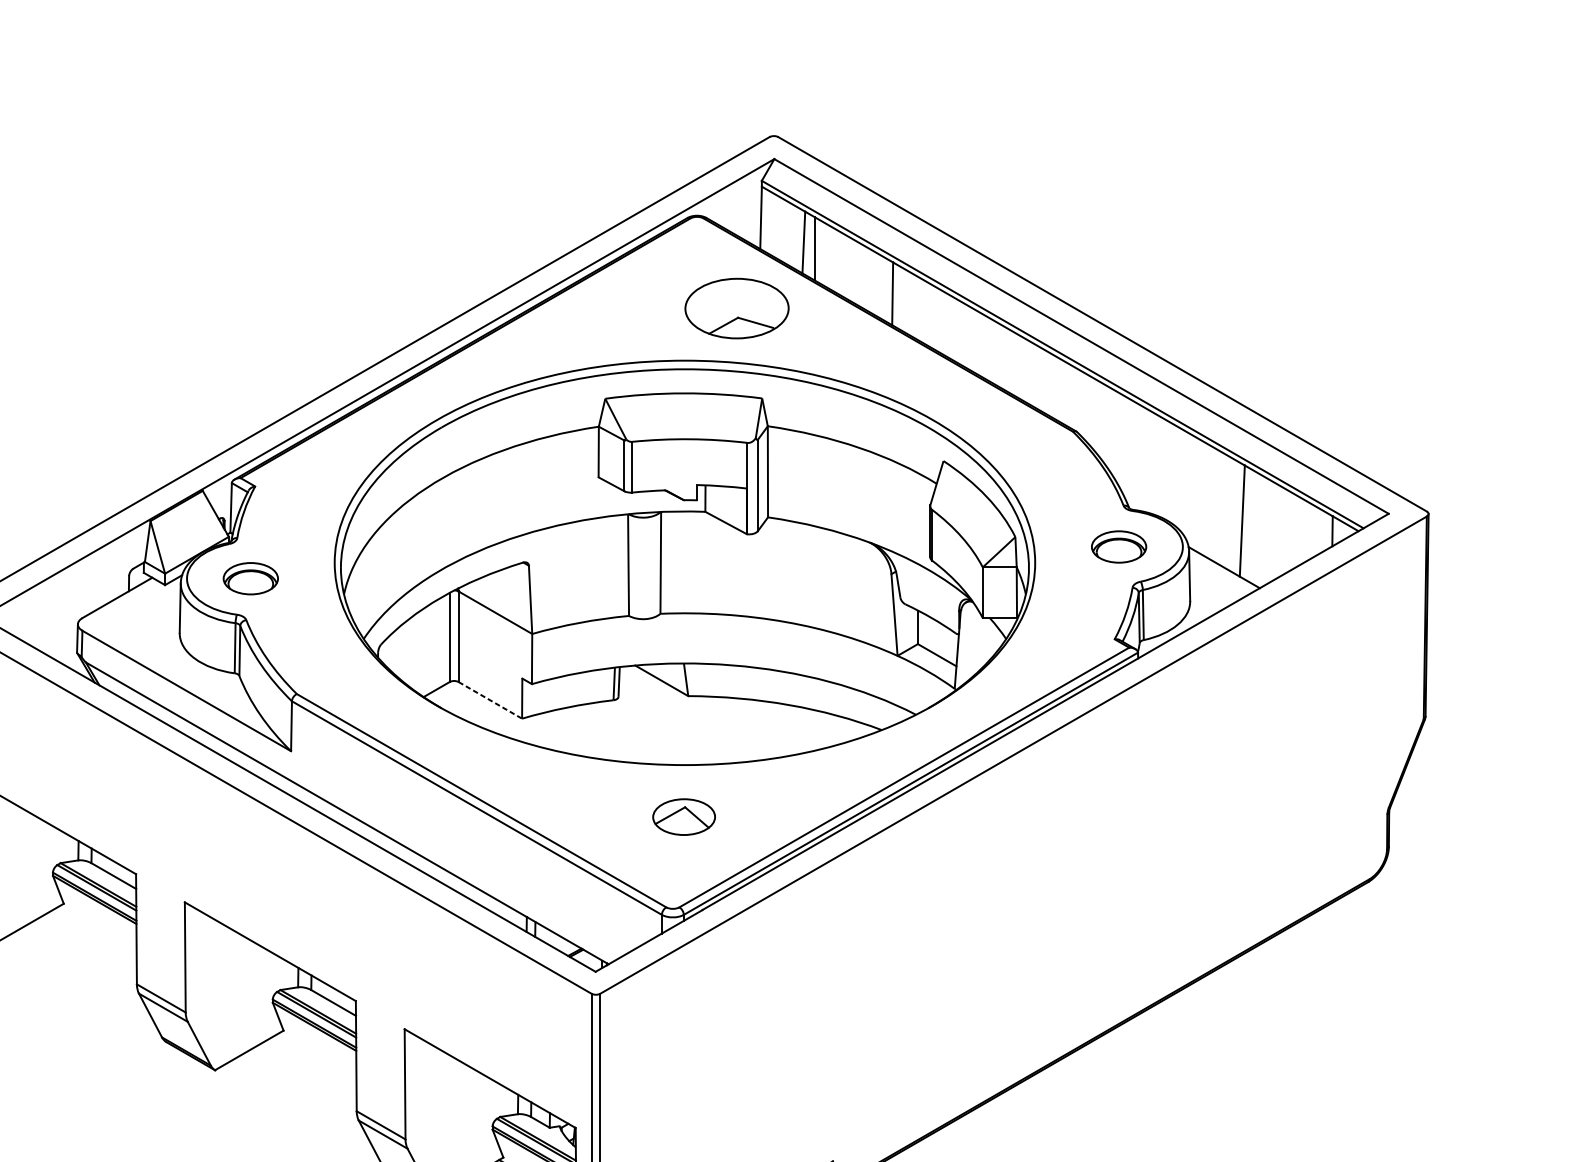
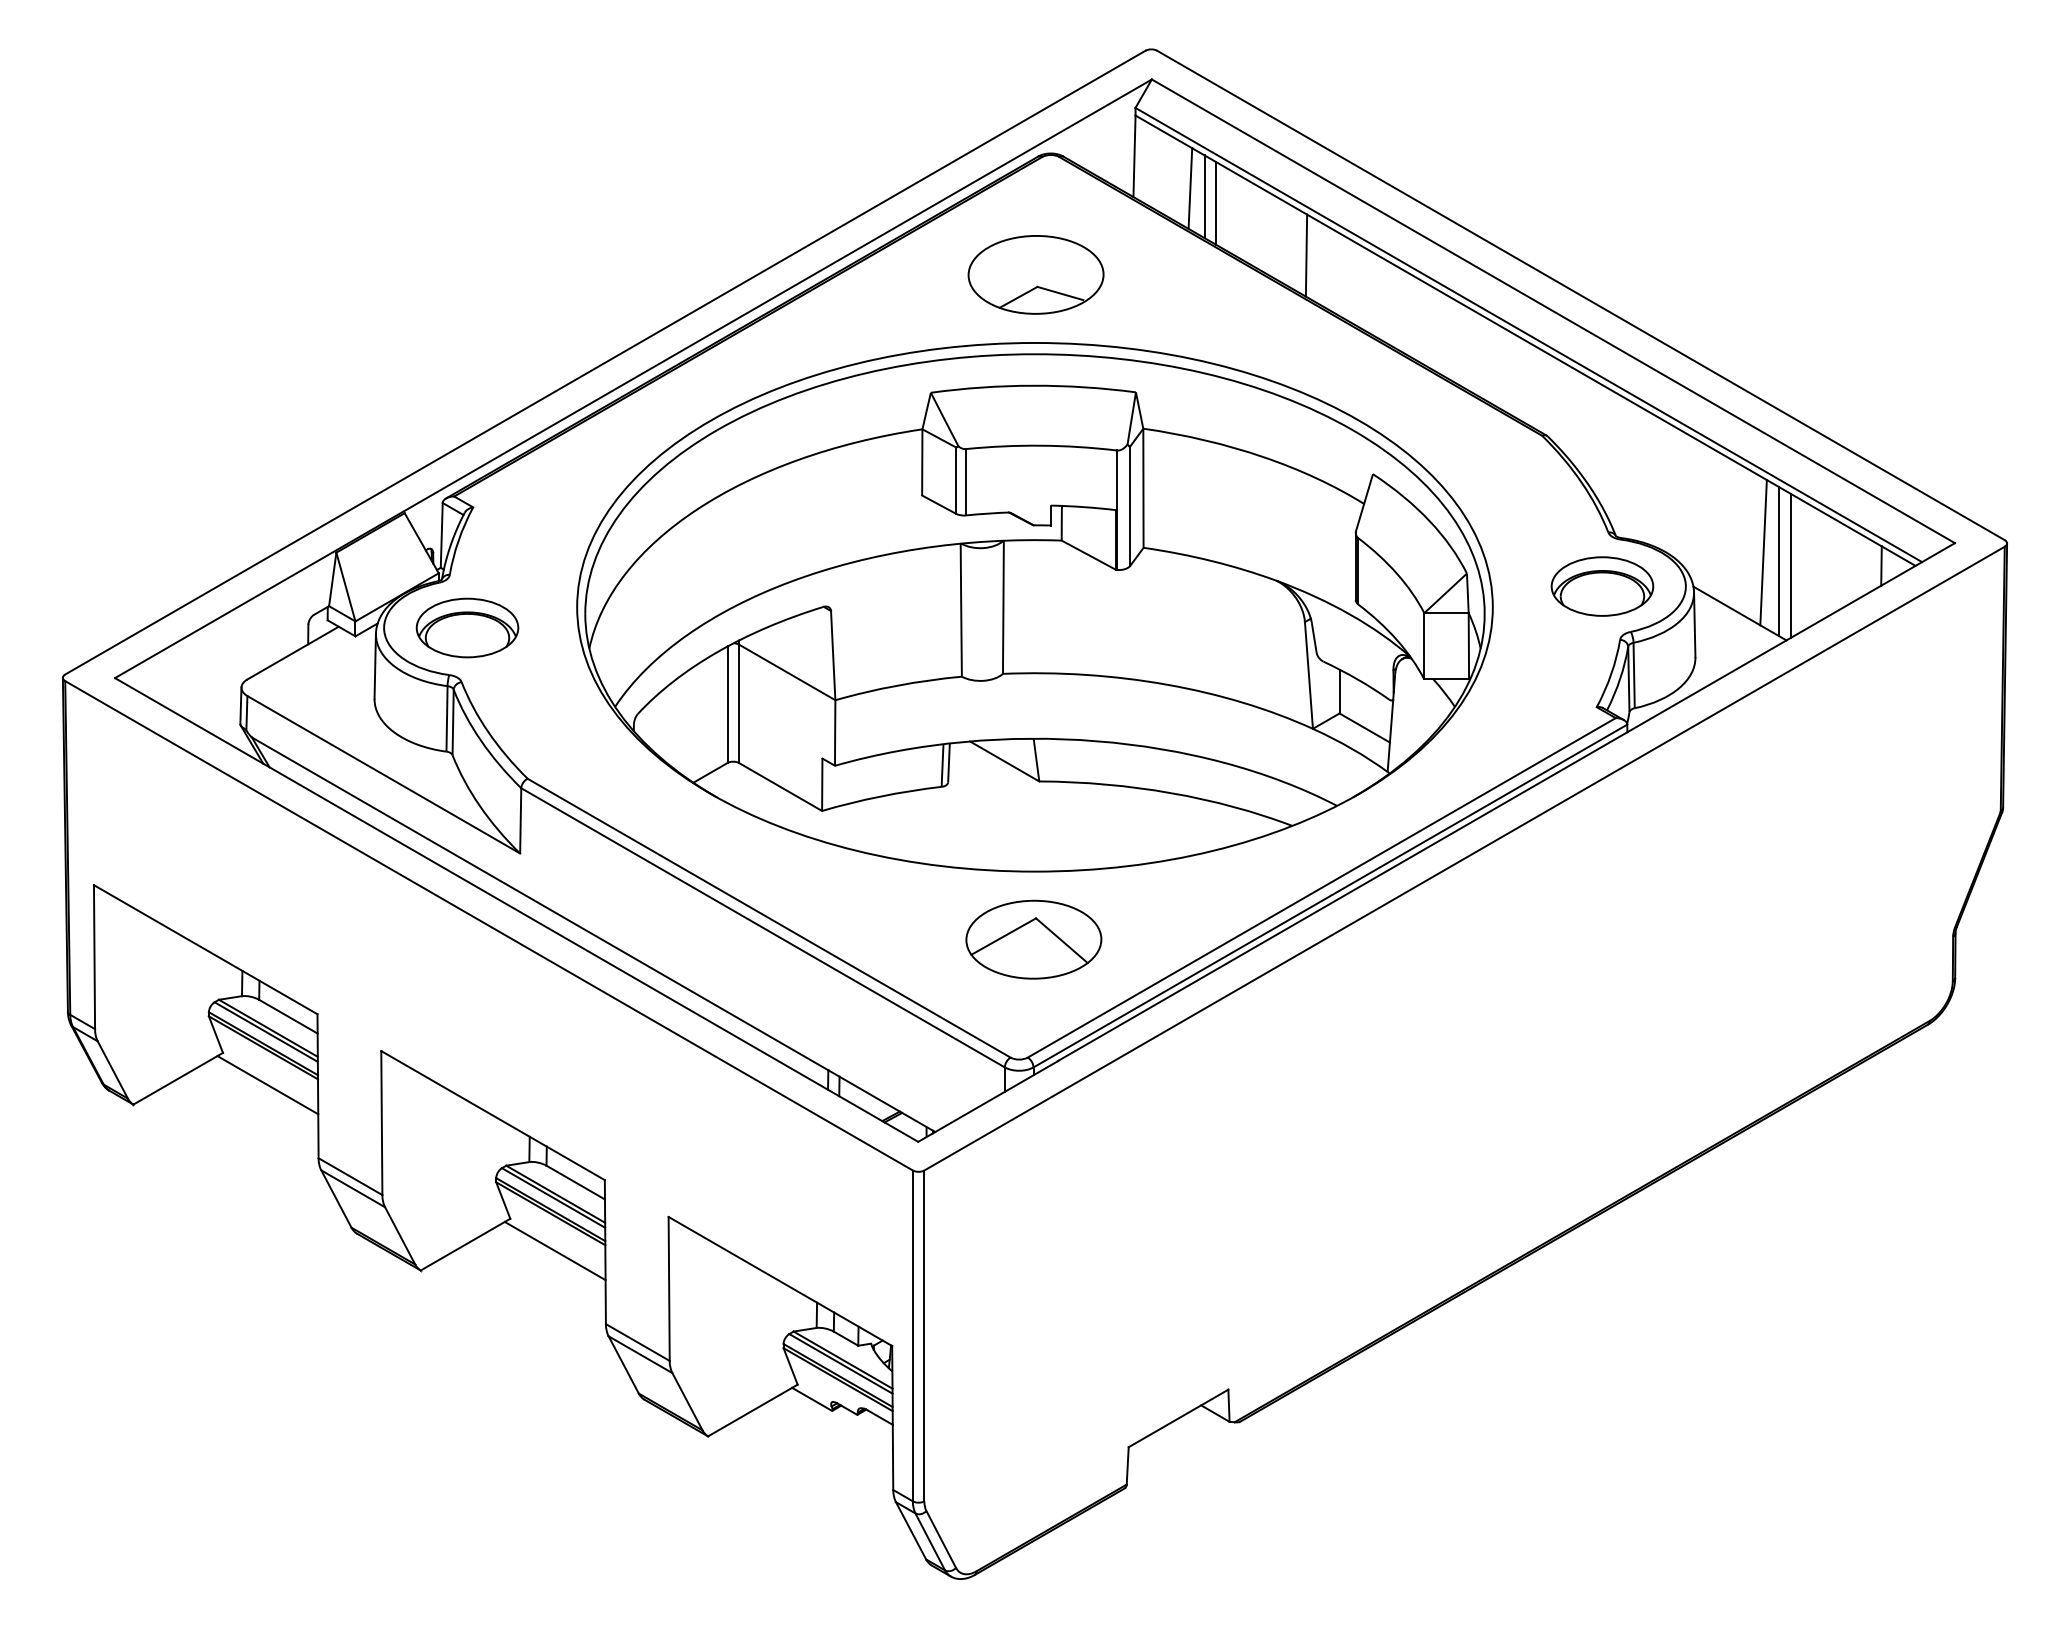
line: (823, 253) -> (1216, 203), added
part: (736, 308) -> (1035, 274), moved
line: (1254, 527) -> (1779, 561), added
line: (1262, 530) -> (1790, 565), added
part: (1119, 546) -> (1602, 586), size x1.43
part: (250, 578) -> (467, 627), size x1.43
line: (490, 700) -> (780, 787), dashed -> solid
part: (683, 817) -> (1033, 939), size x1.67
line: (97, 928) -> (267, 1085), added
line: (317, 1054) -> (554, 1250), added

